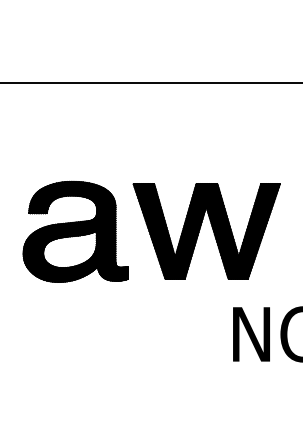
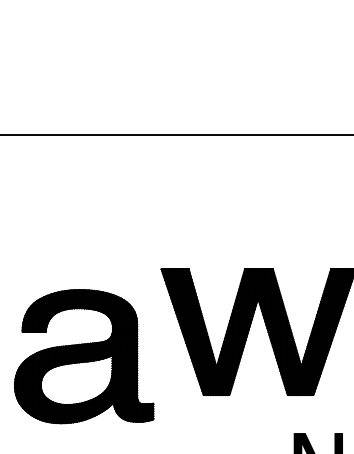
part: (75, 231) -> (83, 356), moved

